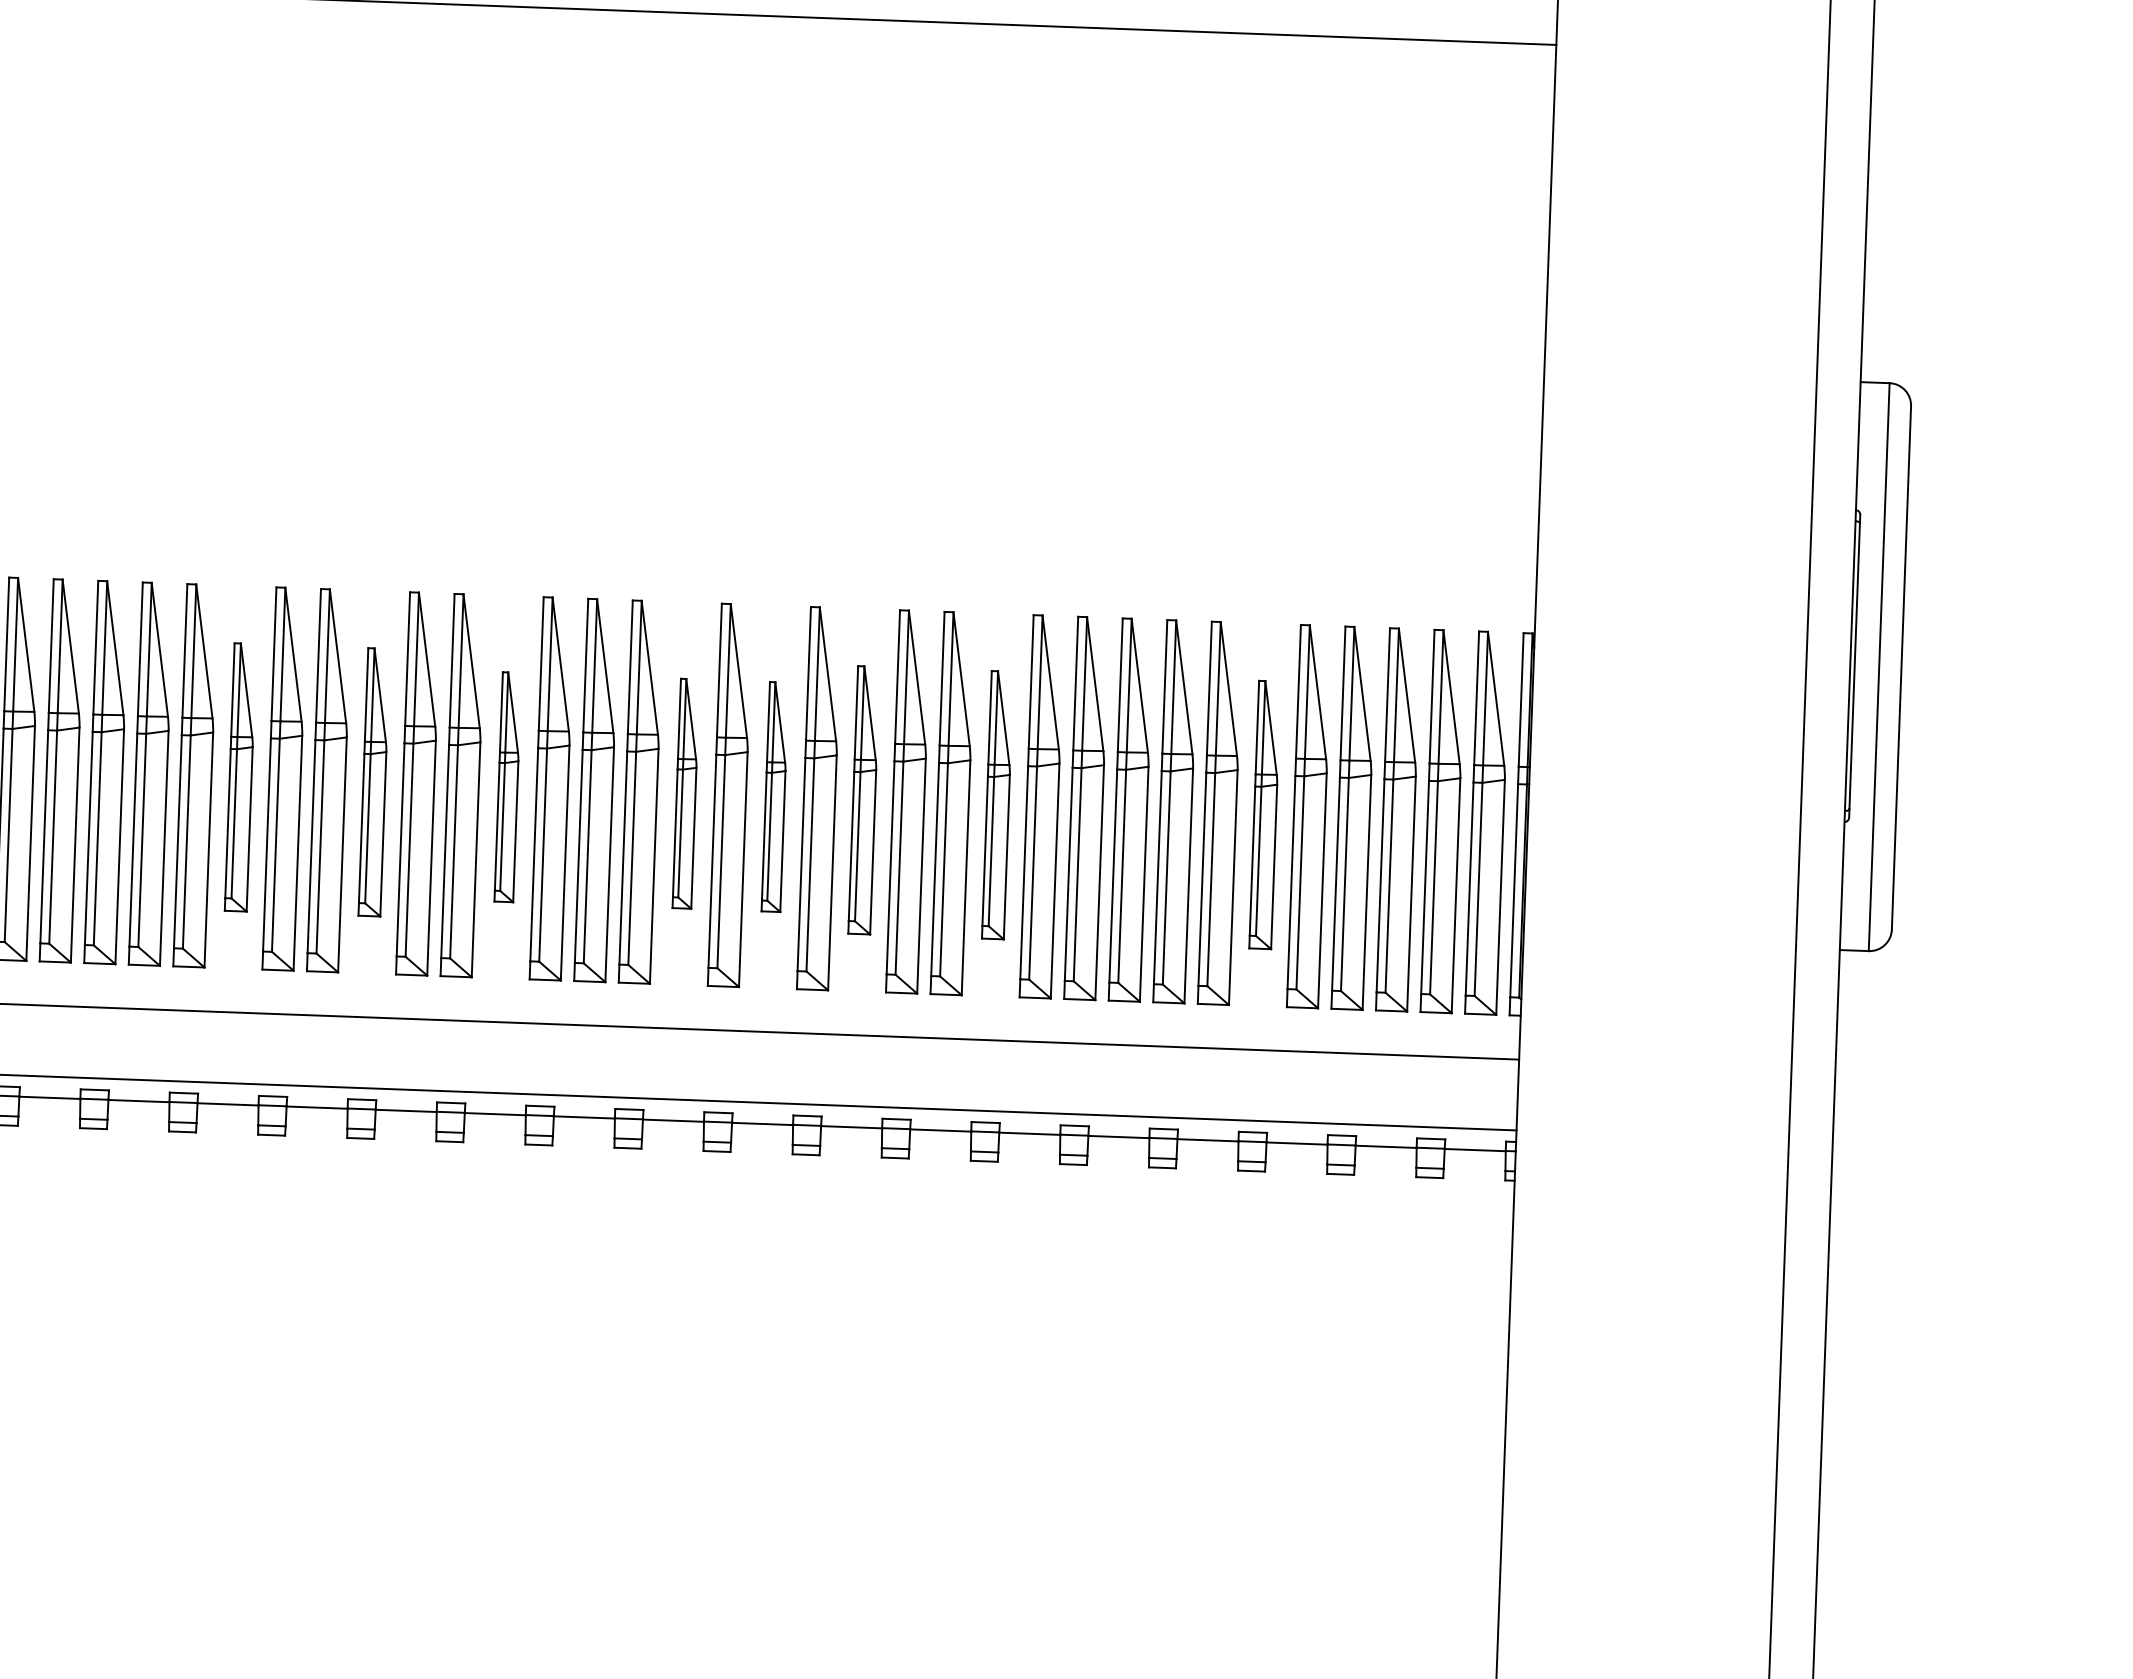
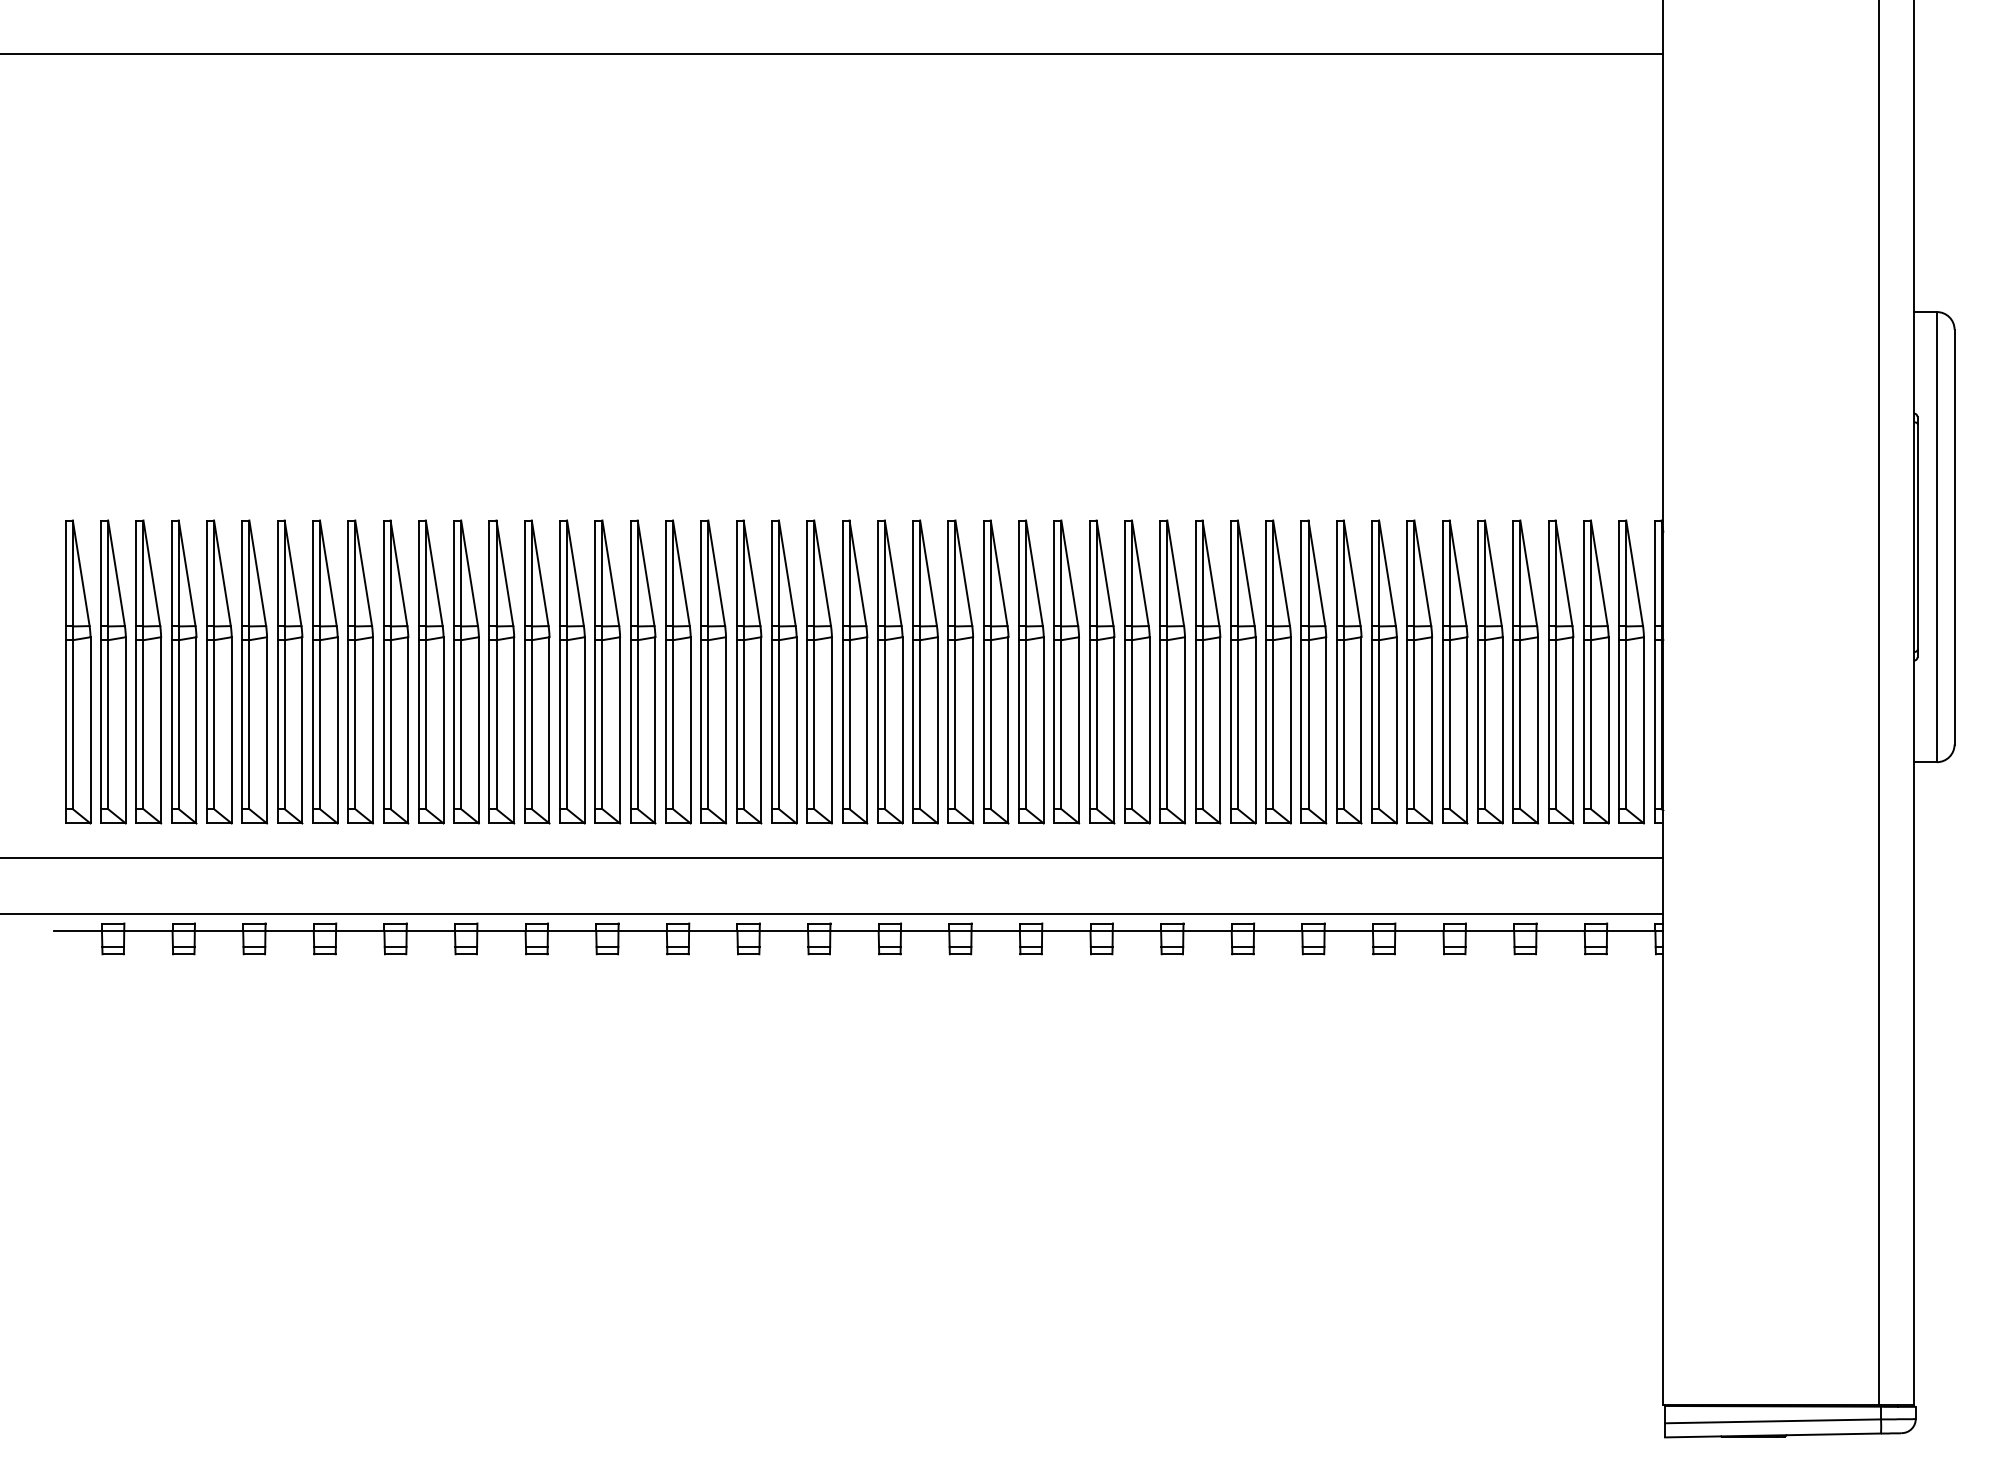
part: (241, 776) -> (643, 671), size x1.43
part: (374, 781) -> (749, 671), size x1.43
part: (508, 786) -> (855, 671), size x1.67
part: (686, 793) -> (996, 671), size x1.67
part: (774, 796) -> (1066, 671), size x1.67
part: (864, 799) -> (1137, 671), size x1.43
part: (998, 804) -> (1243, 671), size x1.43
part: (1265, 814) -> (1455, 671), size x1.43

